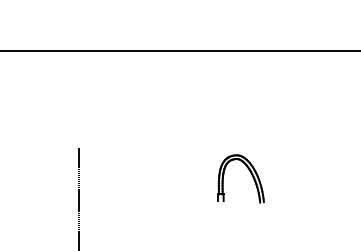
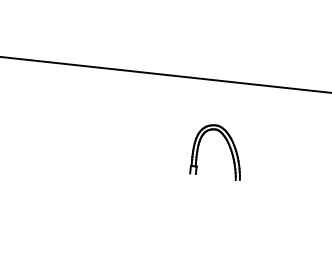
part: (250, 173) -> (228, 146), moved

